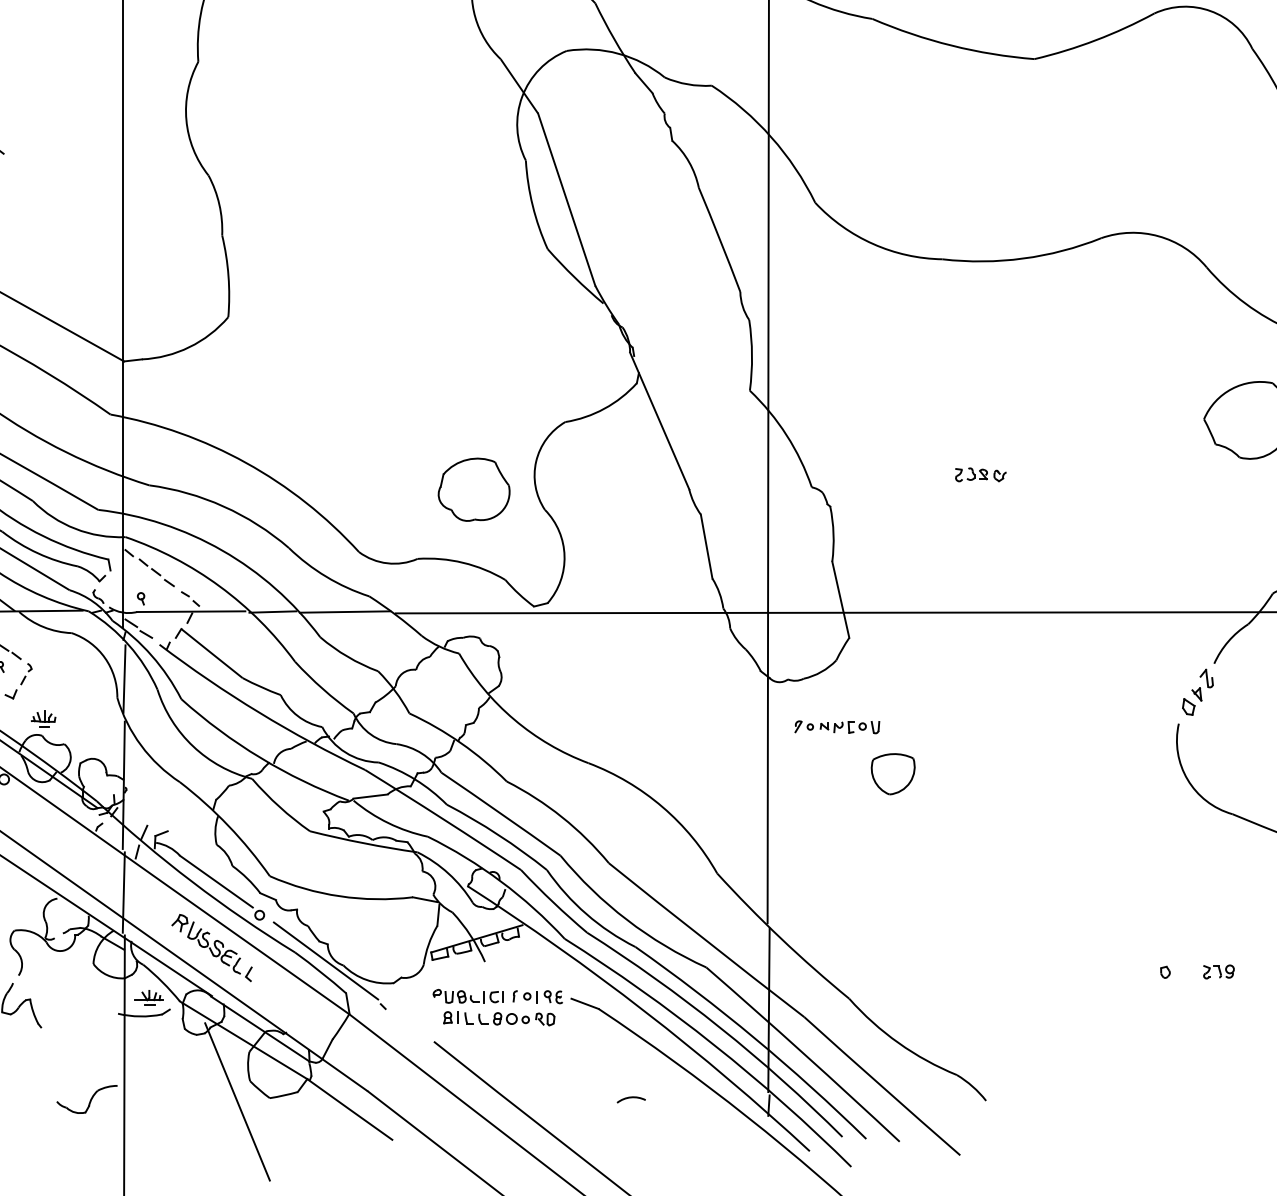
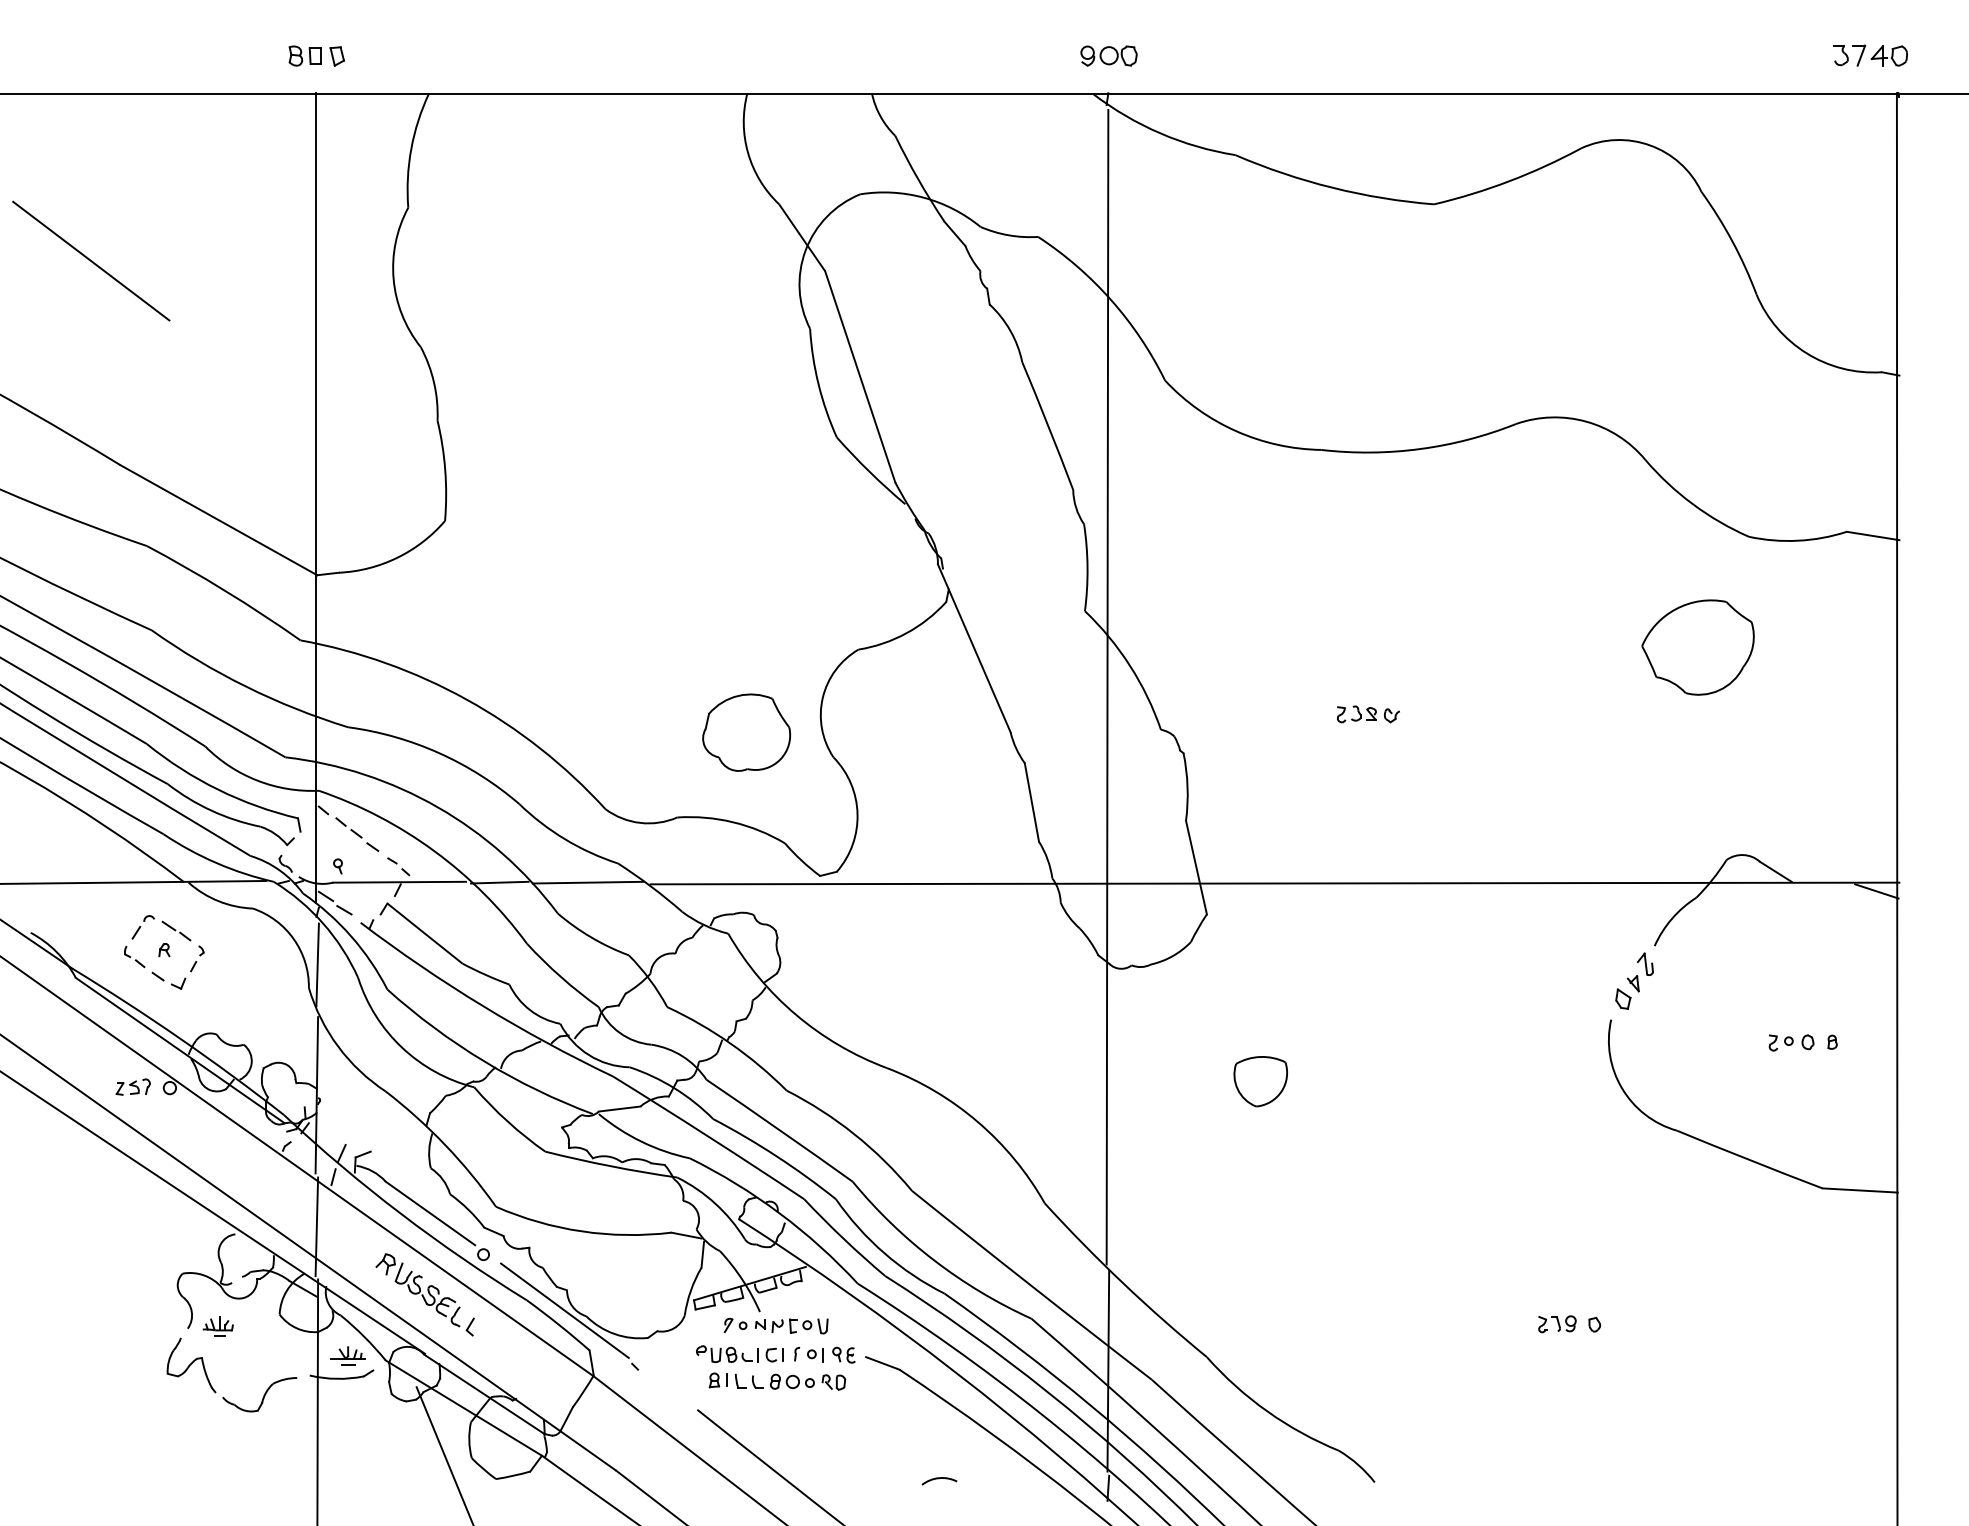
part: (42, 718) -> (217, 1326), moved
part: (836, 726) -> (775, 1325), moved
part: (1219, 972) -> (1557, 1324), moved
part: (86, 1099) -> (259, 1394), moved

